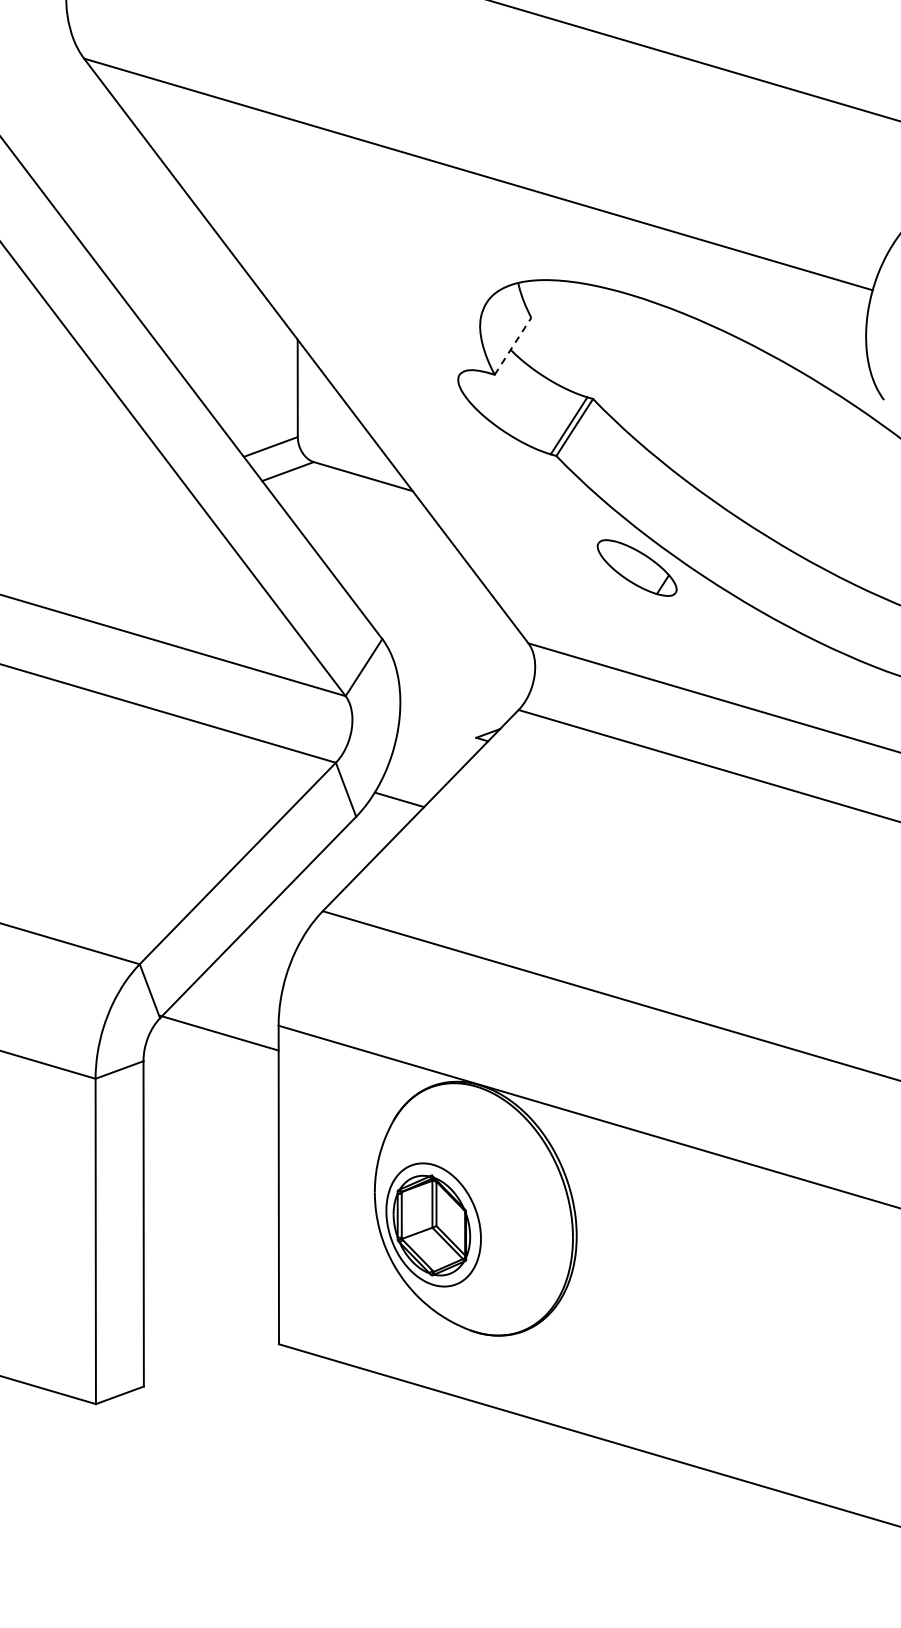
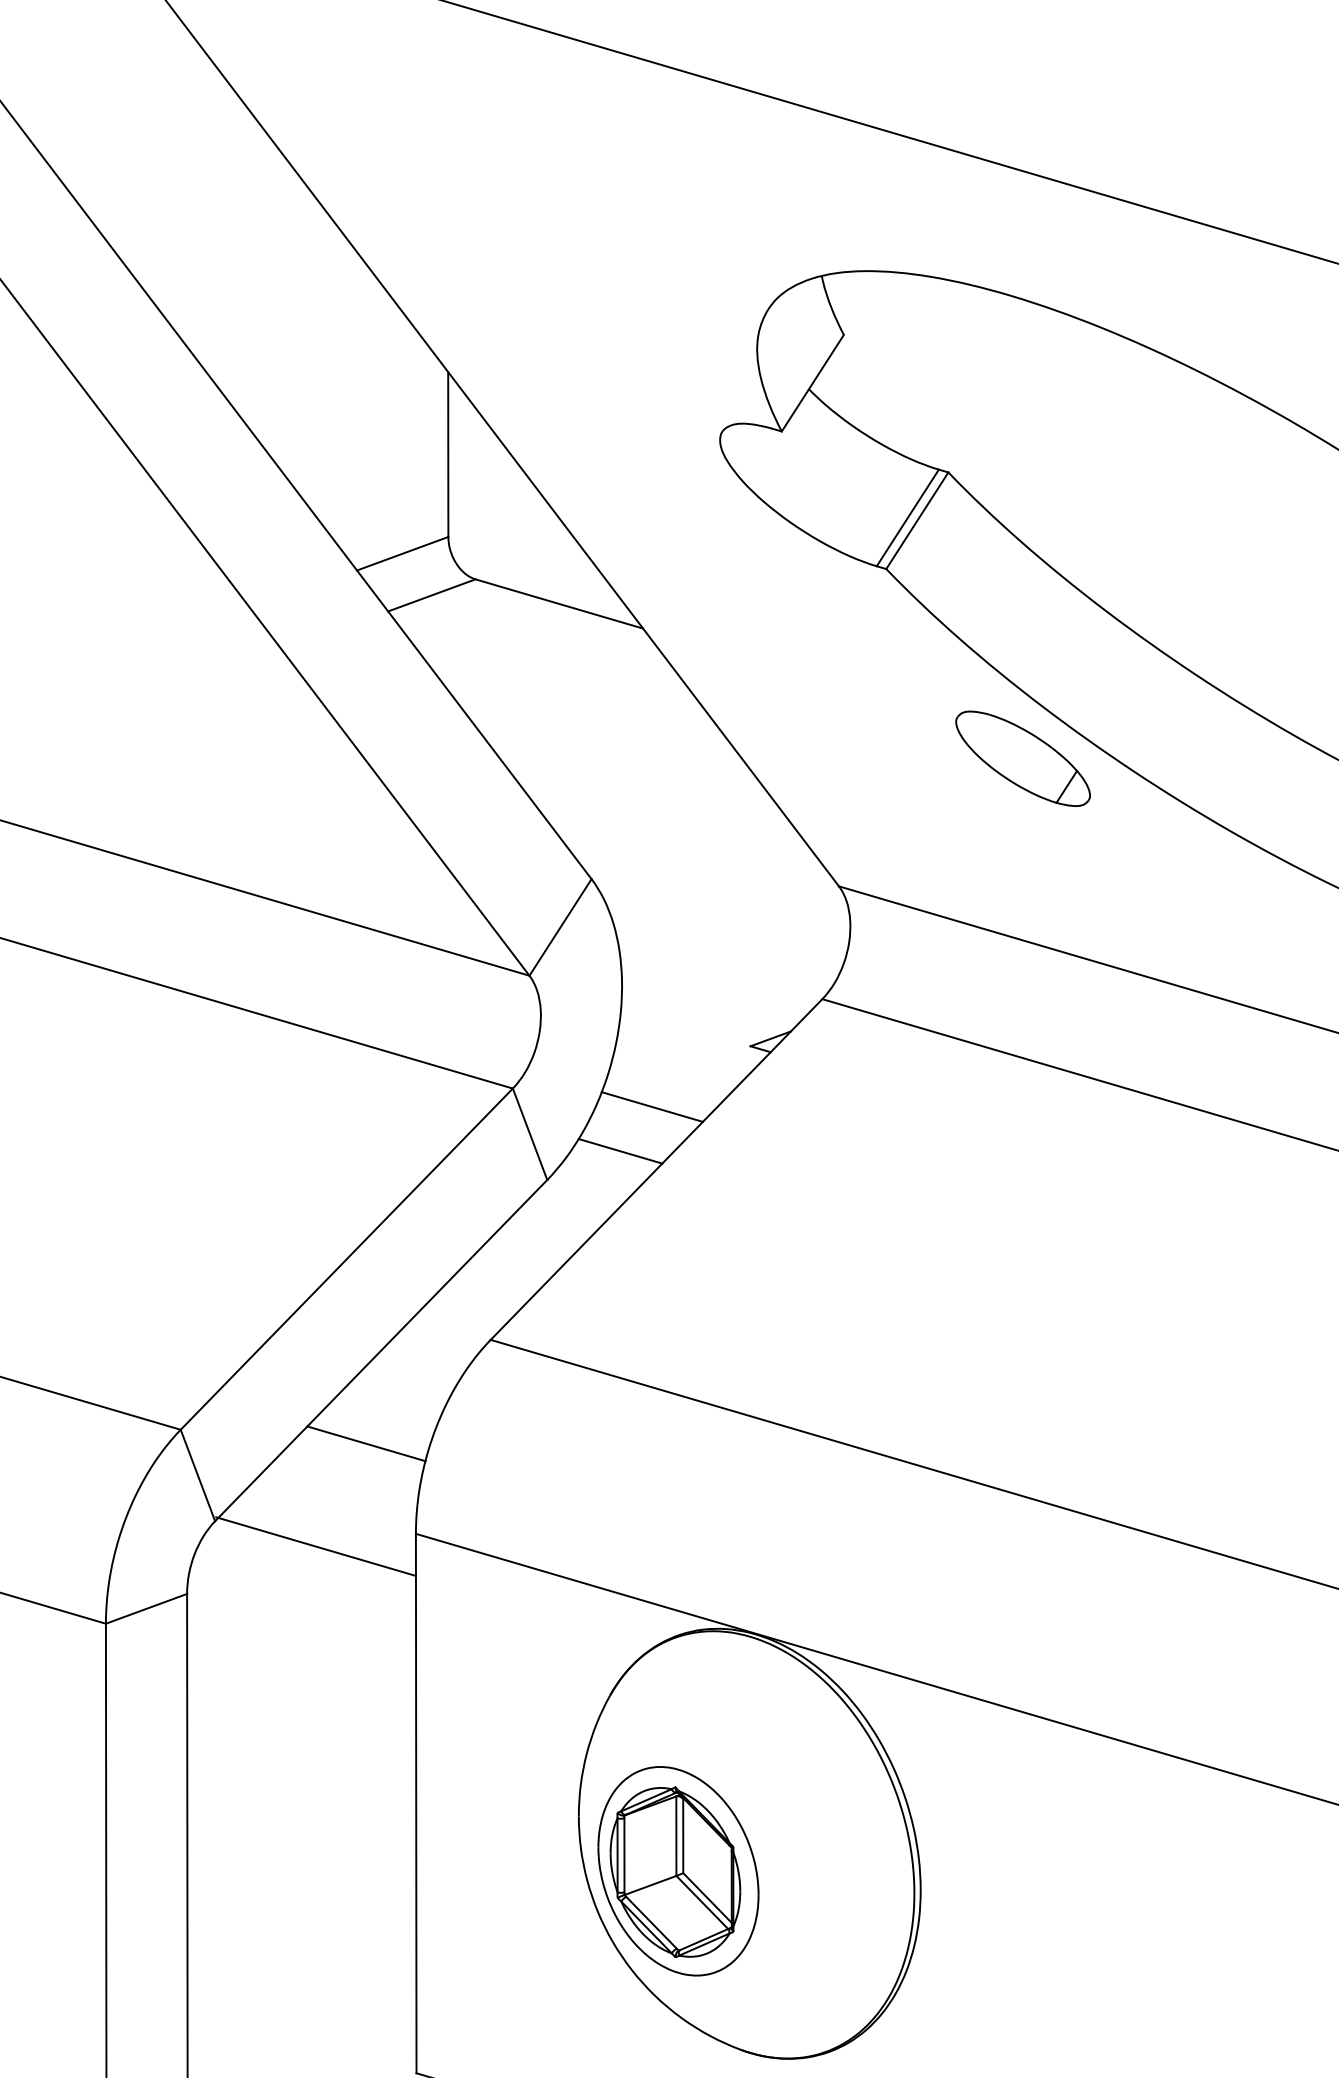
line: (513, 346) -> (813, 383), dashed -> solid
line: (418, 773) -> (652, 1106), added
line: (249, 972) -> (366, 1443), added

